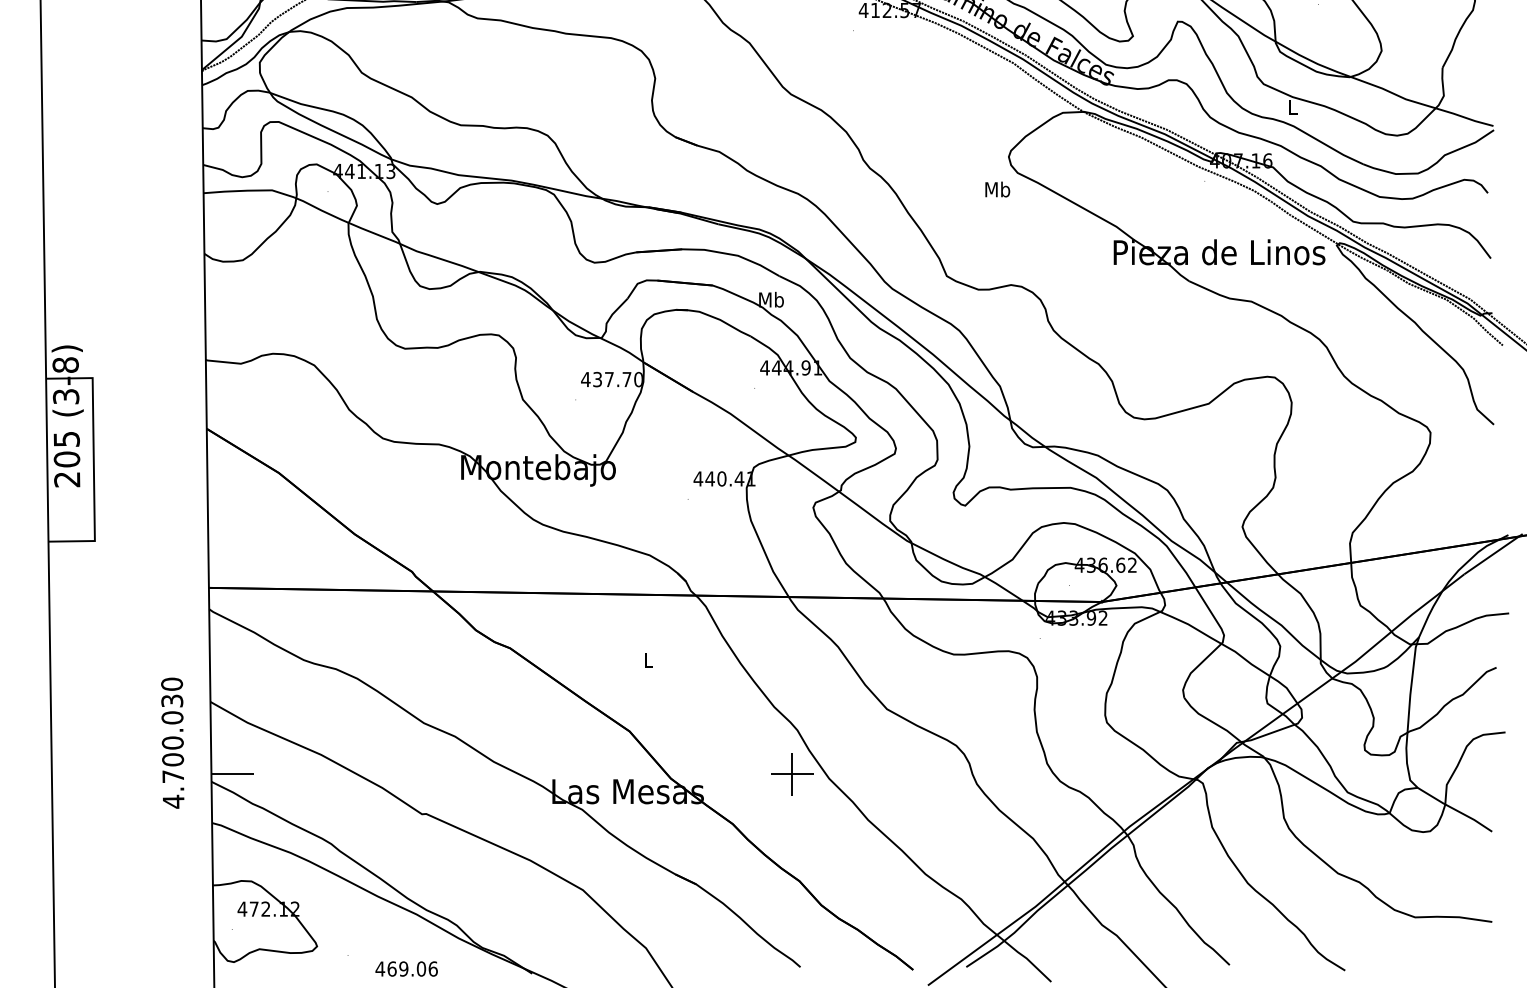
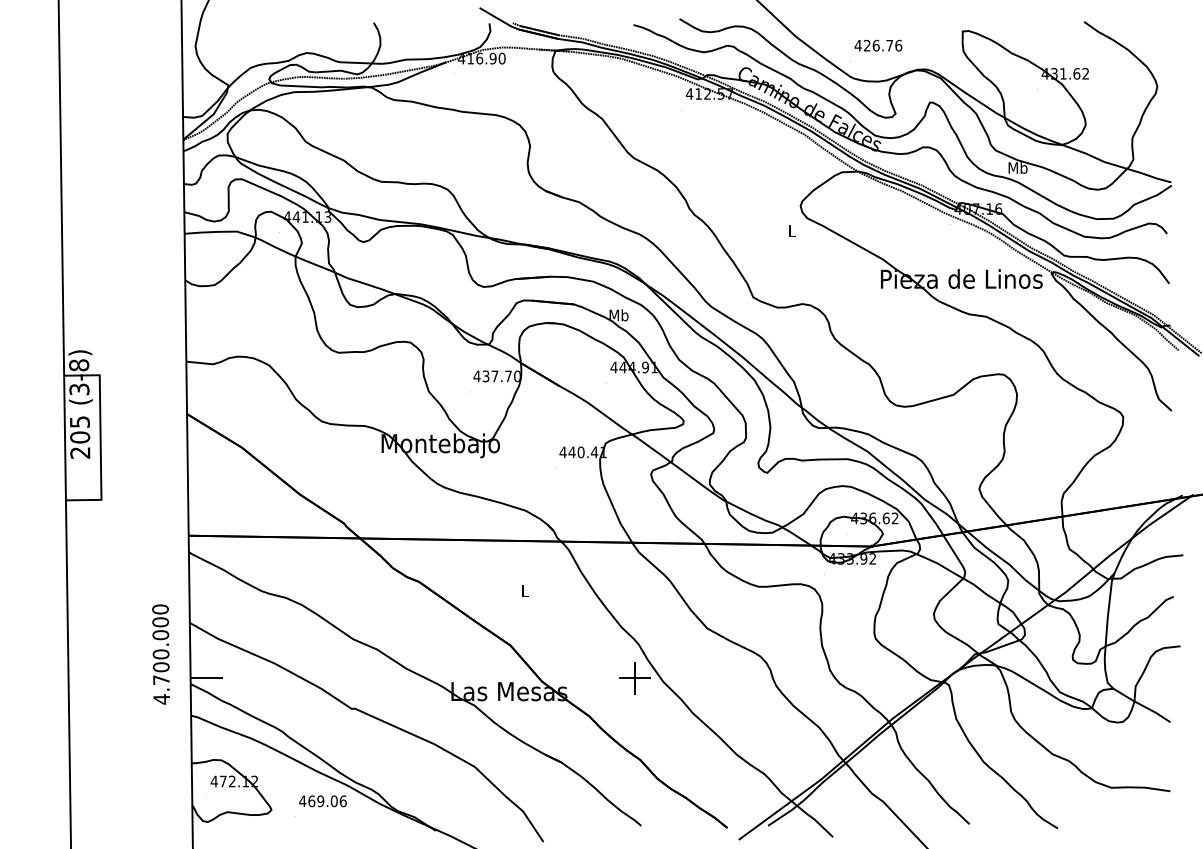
text: (1292, 106) -> (1017, 167), L -> Mb
text: (996, 188) -> (791, 230), Mb -> L
text: (172, 701) -> (160, 622), 4.700.030 -> 4.700.000
text: (406, 969) -> (322, 801), moved

